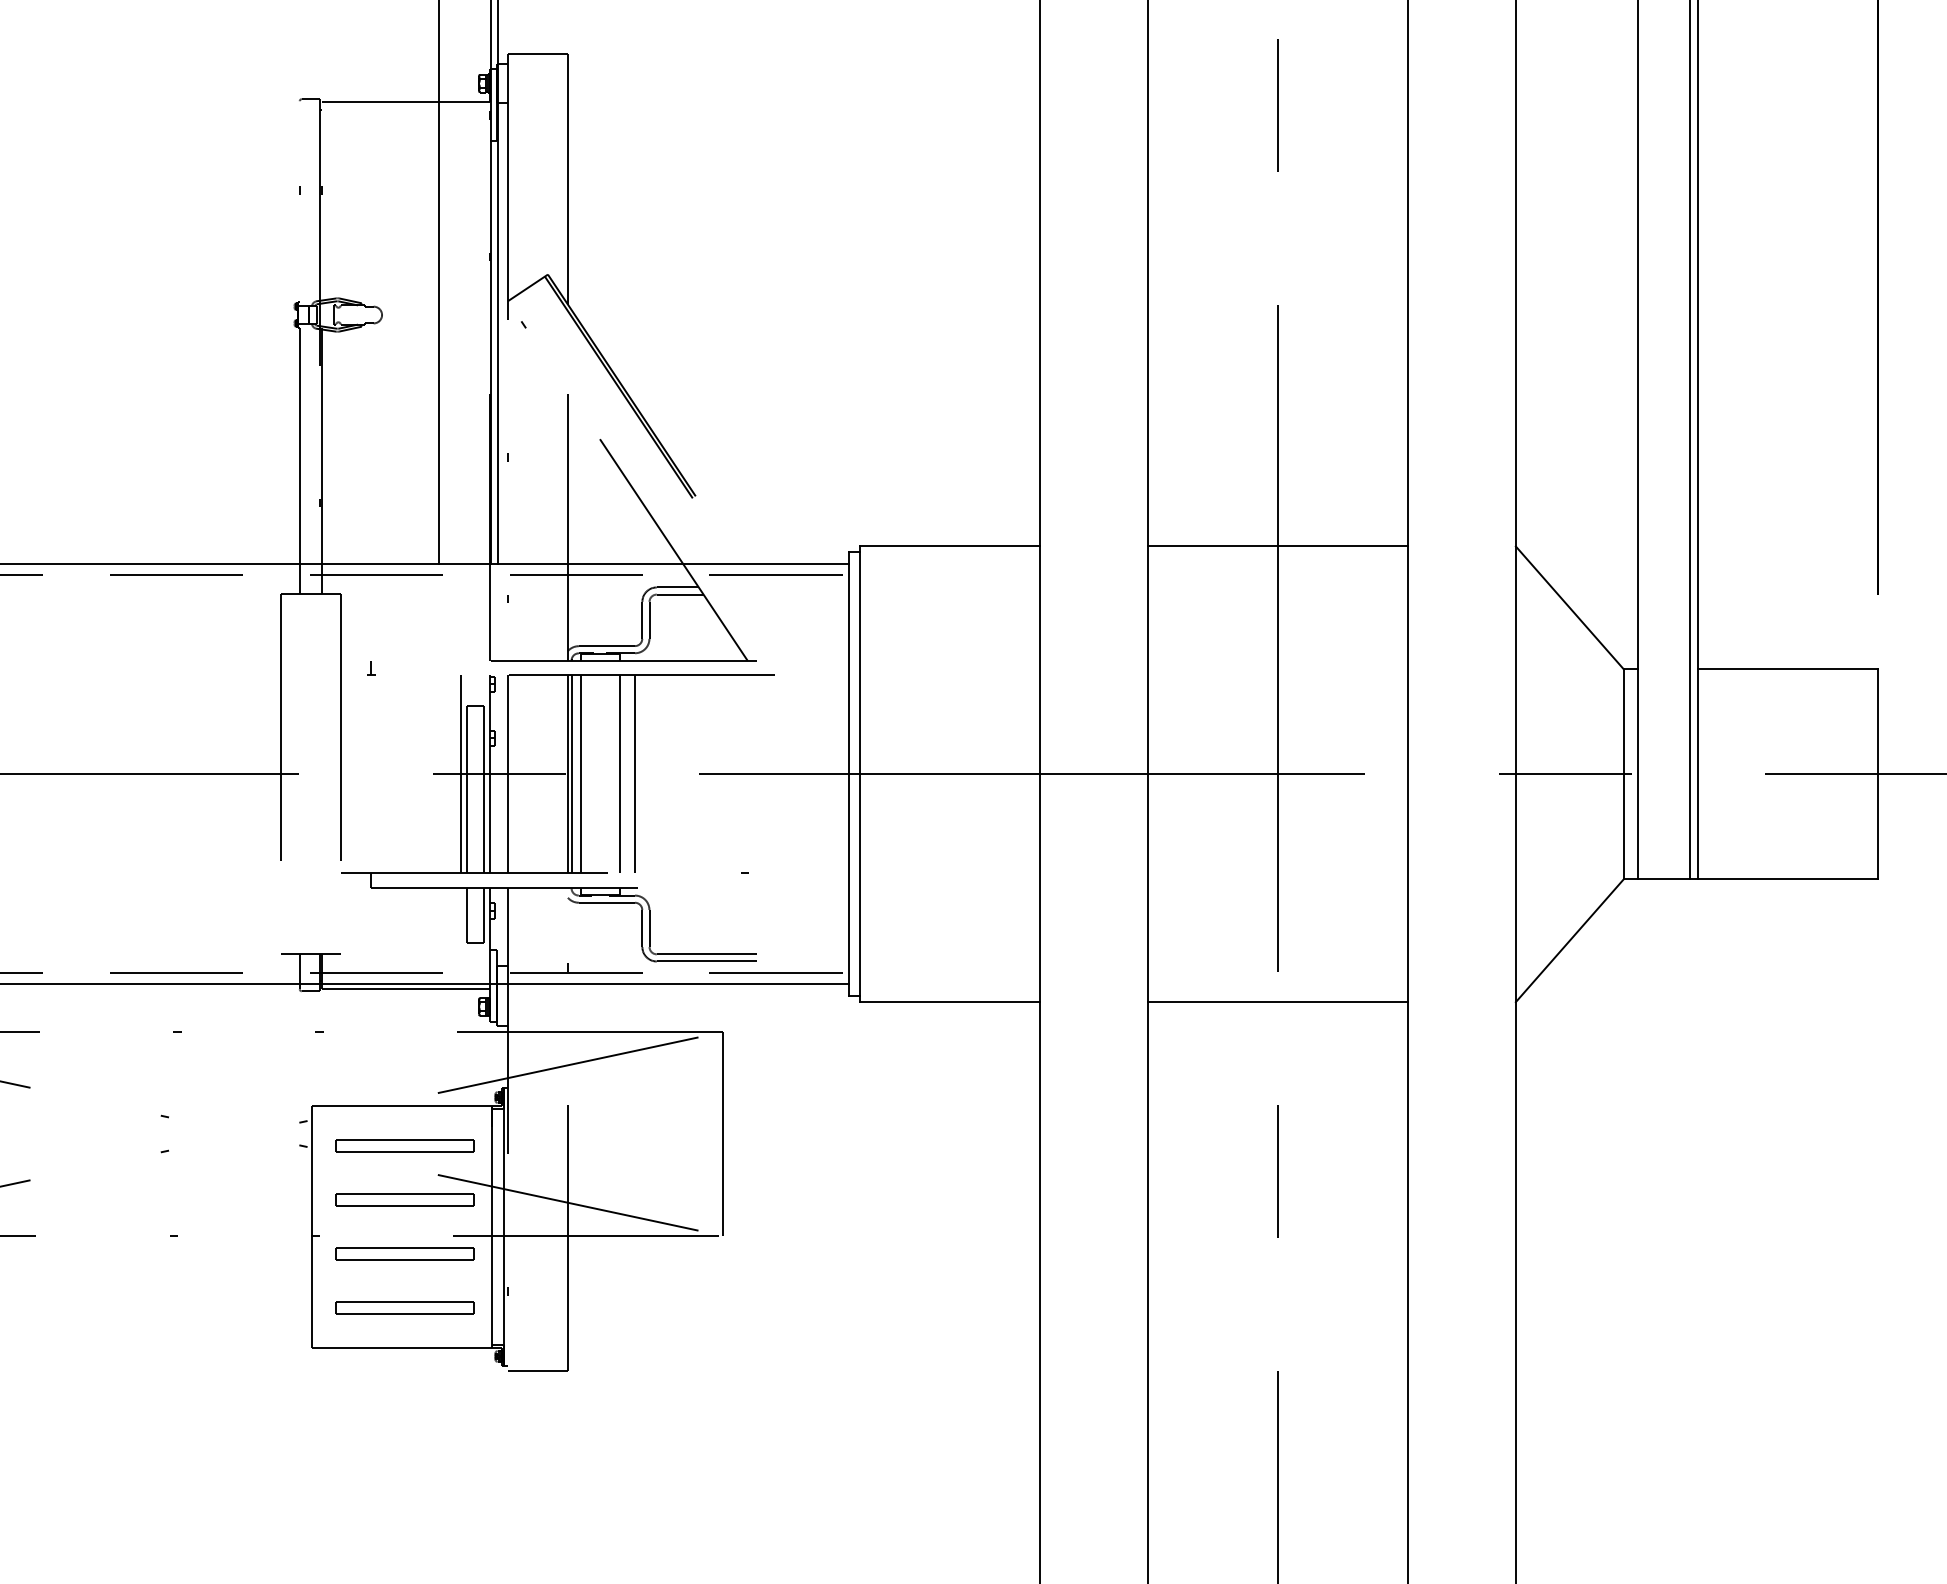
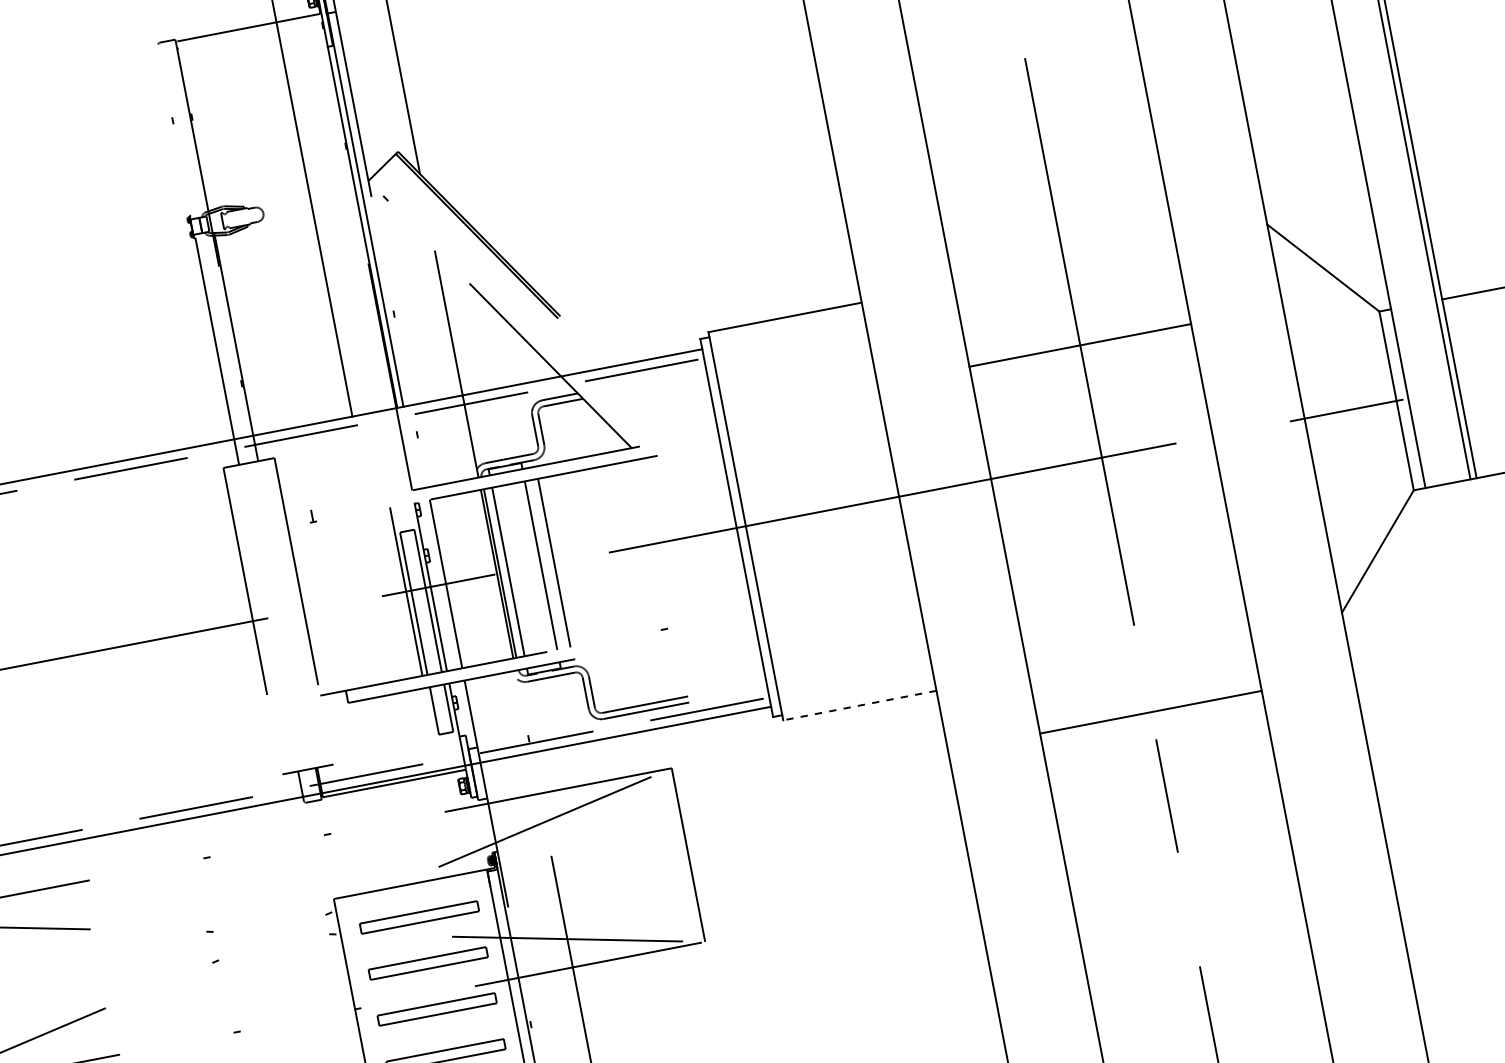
line: (1277, 546) -> (1079, 345), moved
line: (949, 1002) -> (859, 705), solid -> dashed
line: (1277, 1002) -> (1150, 712), moved

